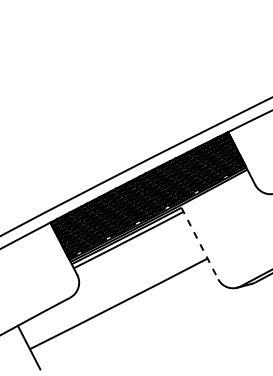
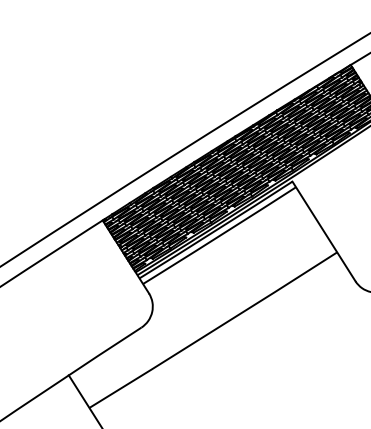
line: (200, 244) -> (325, 232), dashed -> solid

